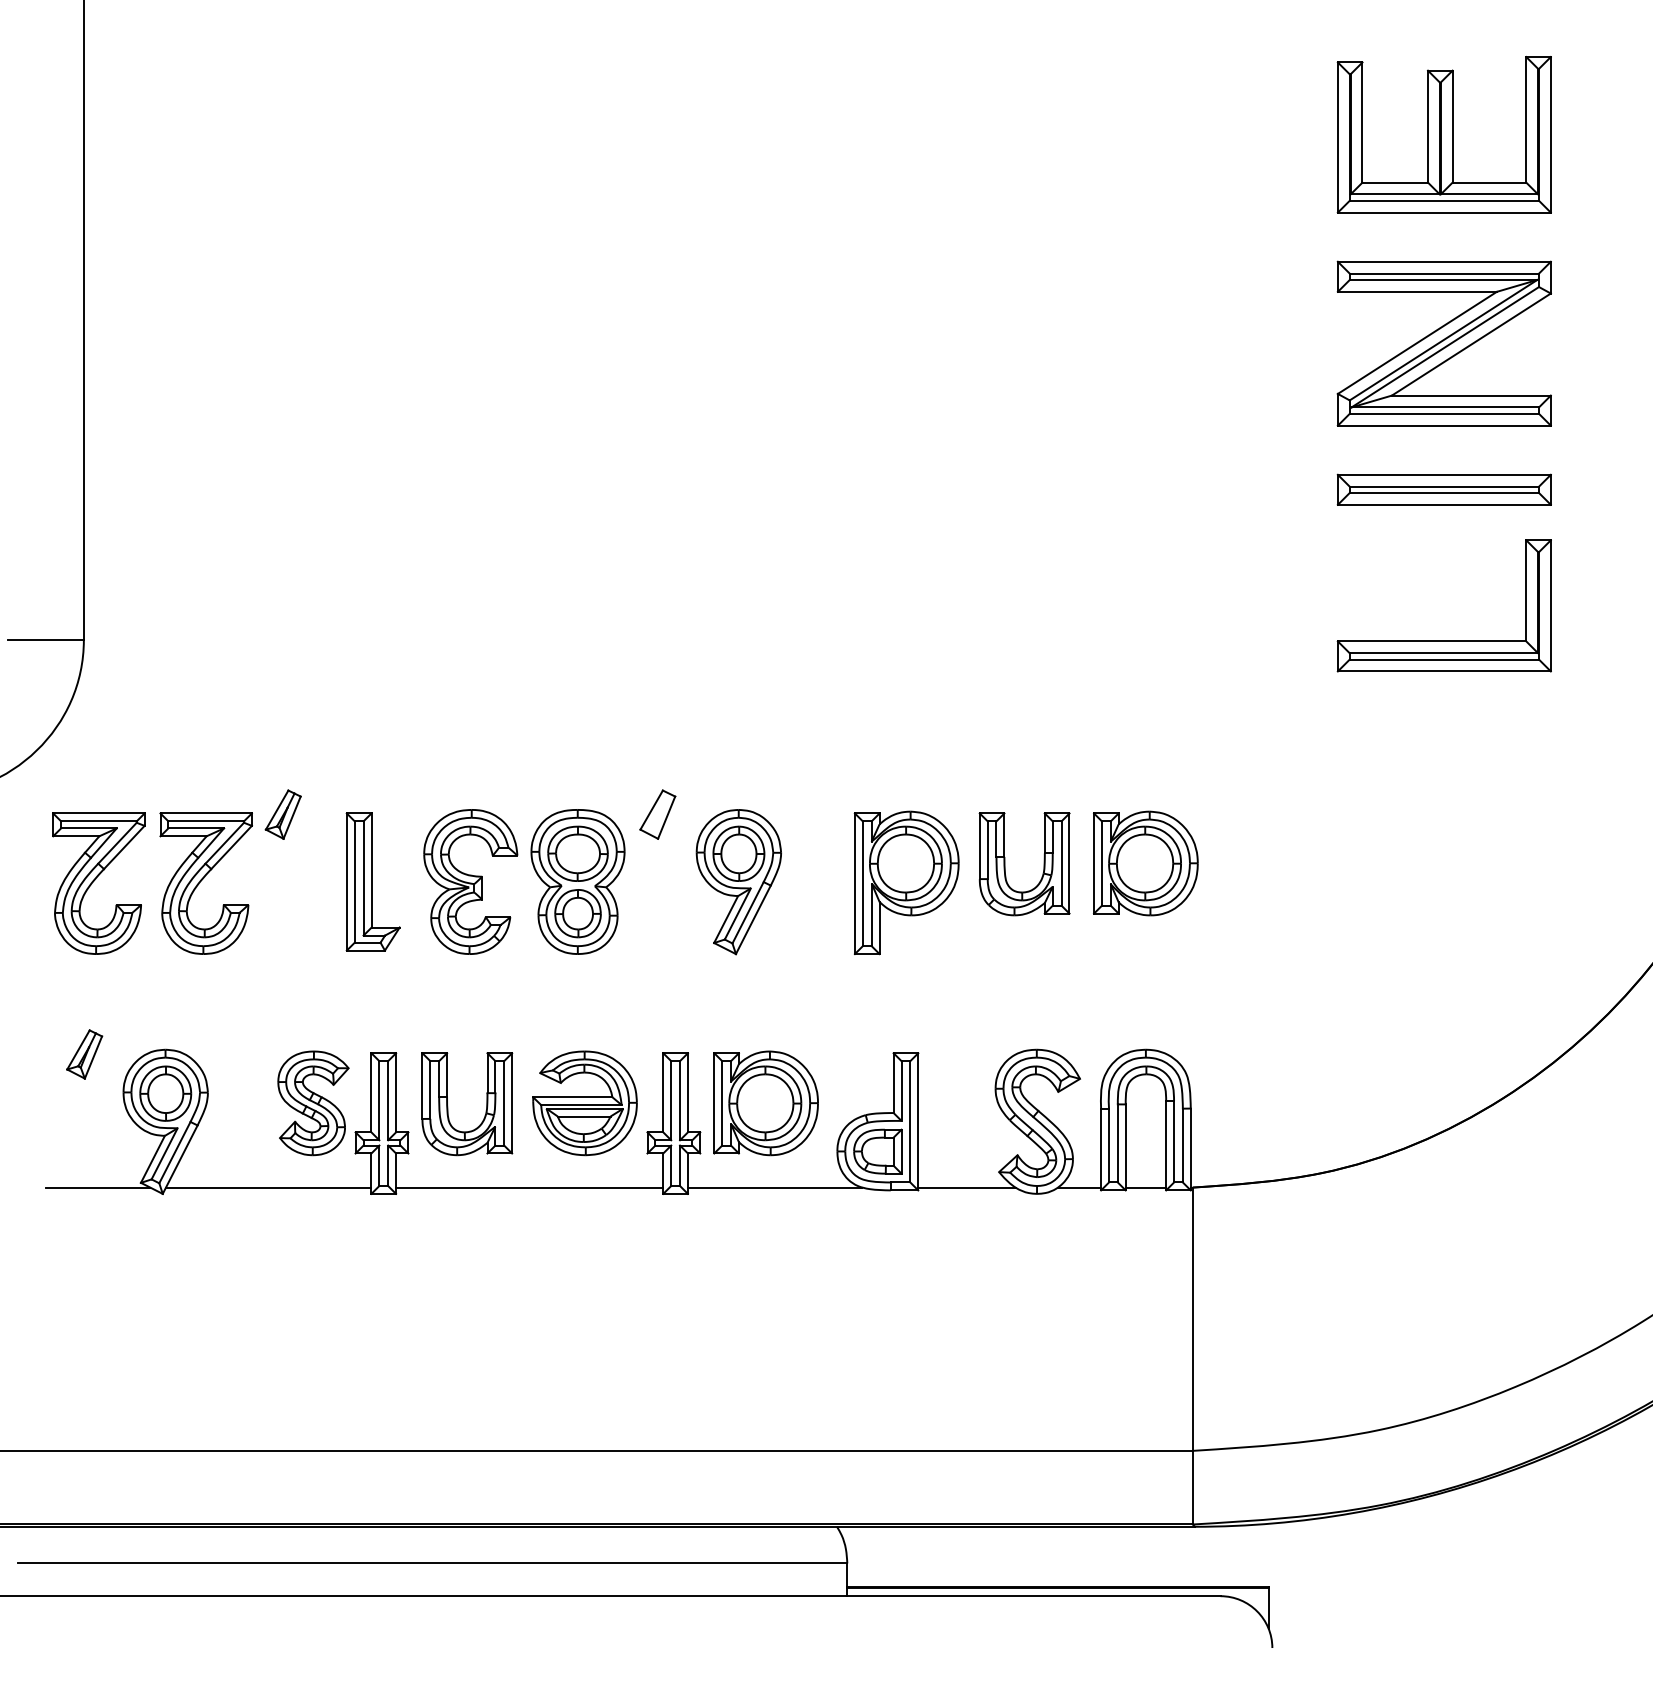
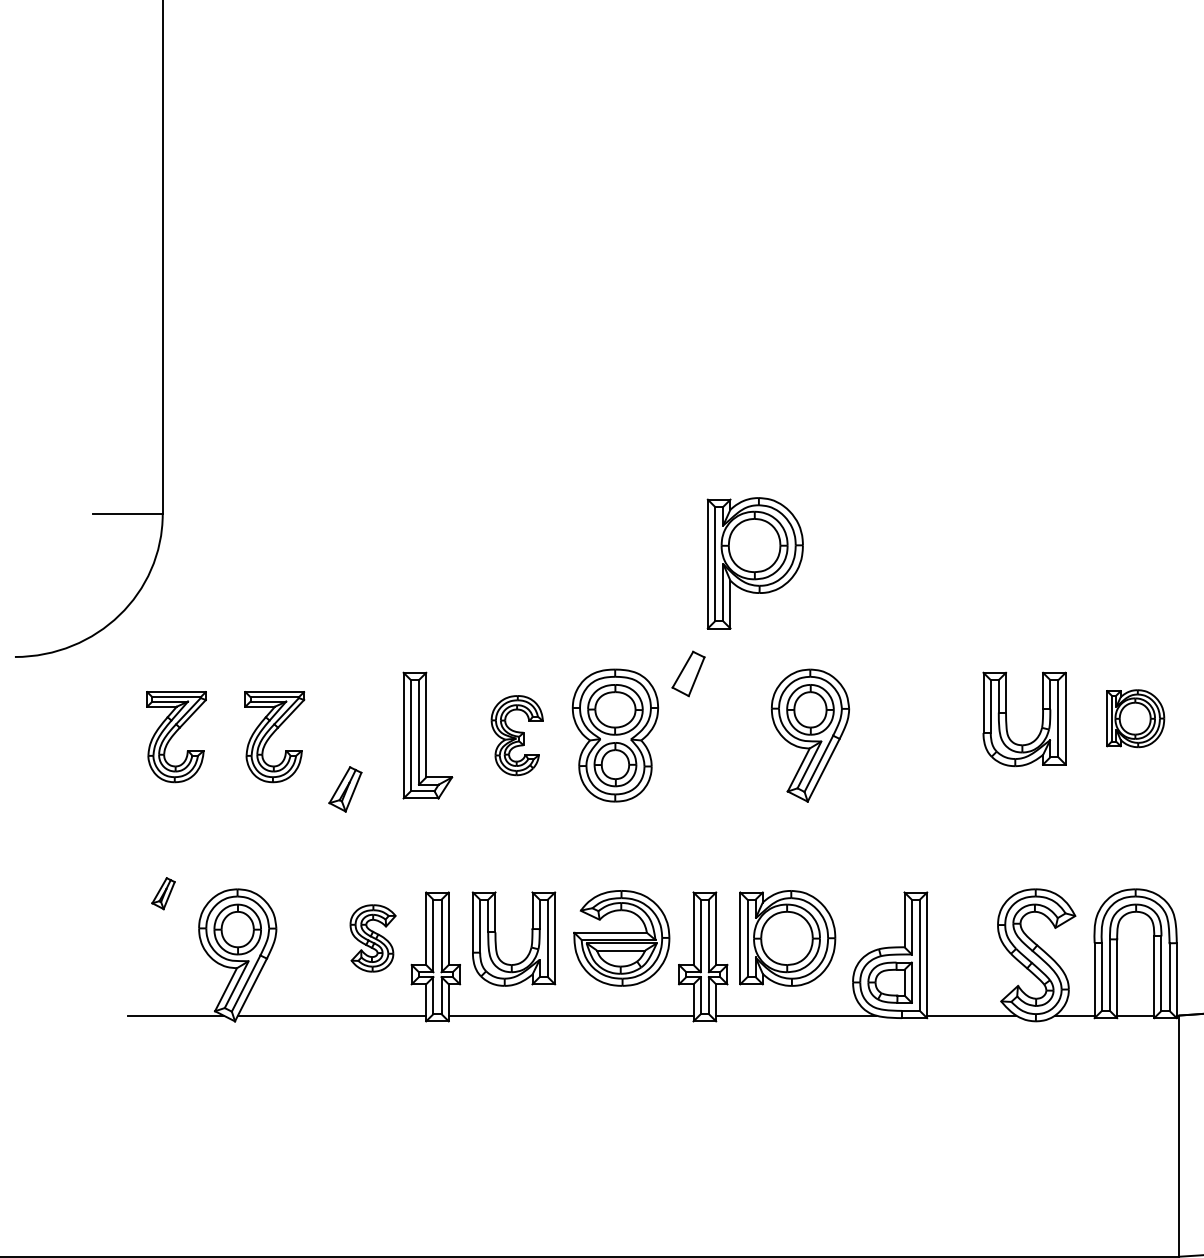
part: (282, 814) -> (344, 789), moved
part: (1145, 863) -> (1135, 718), size x0.6
part: (470, 881) -> (516, 735), size x0.6
part: (738, 882) -> (810, 736), moved
part: (906, 882) -> (755, 562), moved
part: (98, 883) -> (176, 736), size x0.7
part: (205, 883) -> (274, 736), size x0.7
part: (84, 1054) -> (163, 893), size x0.7
part: (313, 1103) -> (373, 938), size x0.7

